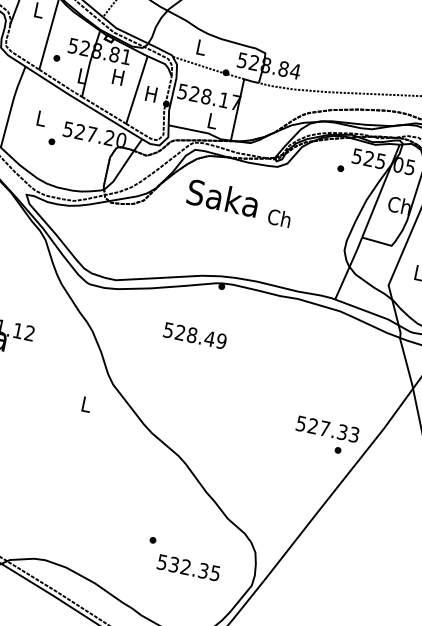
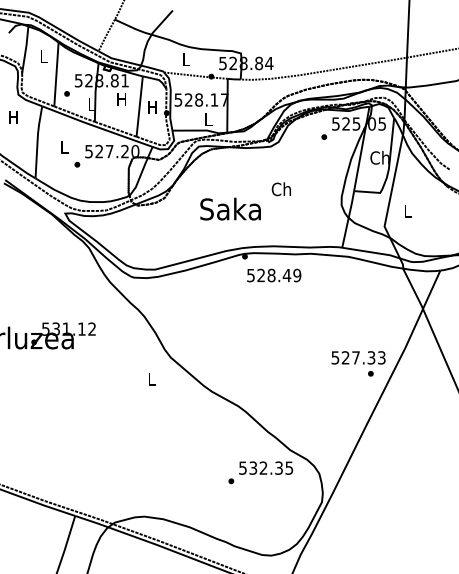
text: (223, 197) -> (230, 208), moved
text: (195, 335) -> (274, 275), moved
text: (189, 567) -> (266, 467), moved

